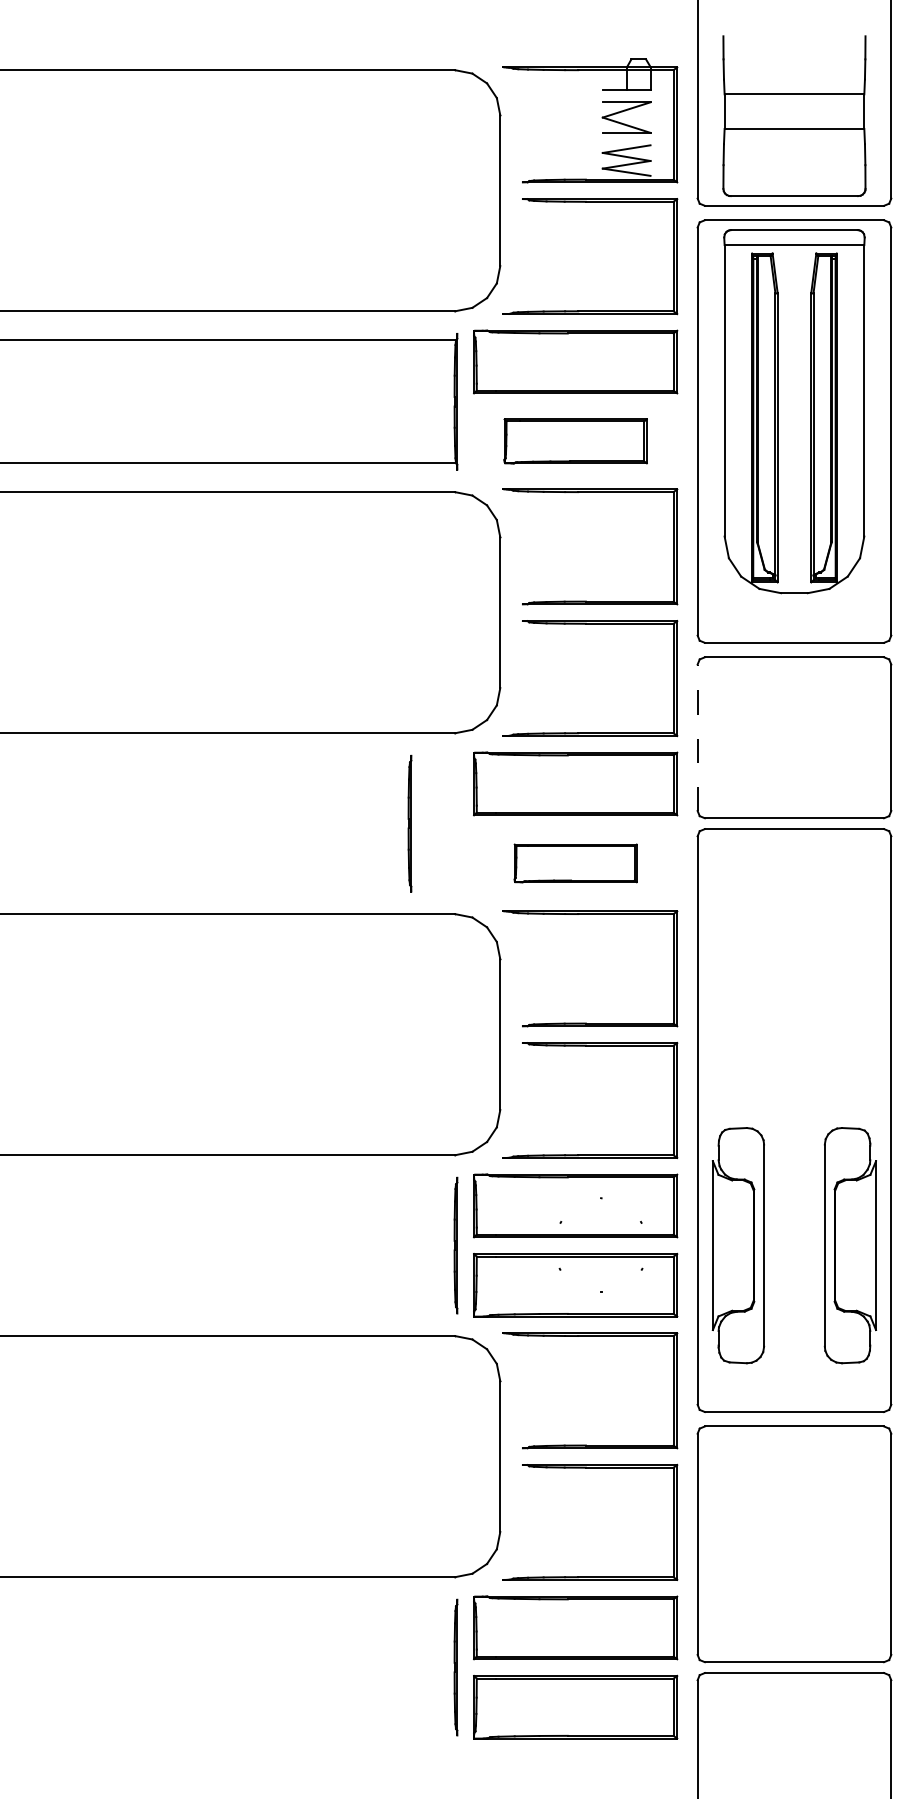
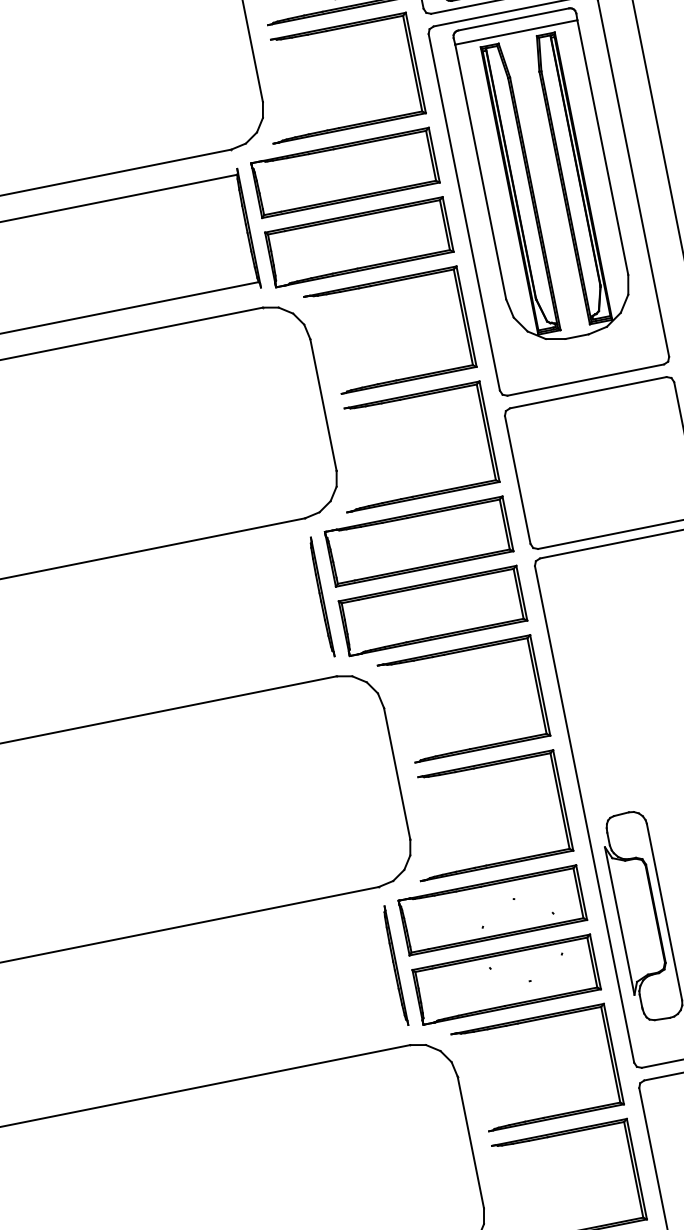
part: (575, 441) -> (359, 242), size x1.43
line: (697, 737) -> (517, 479), dashed -> solid
part: (409, 823) -> (321, 597), moved
part: (575, 863) -> (432, 611), size x1.67

